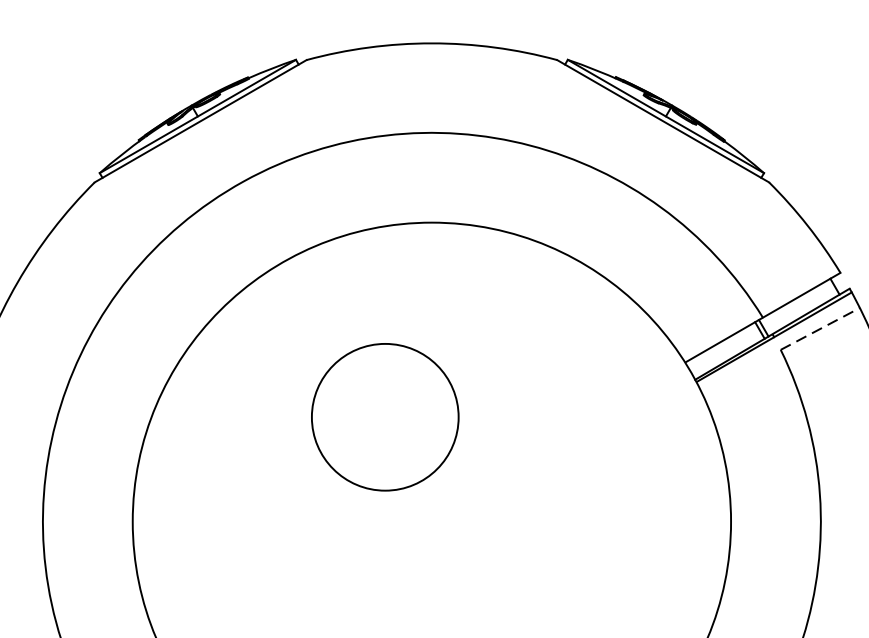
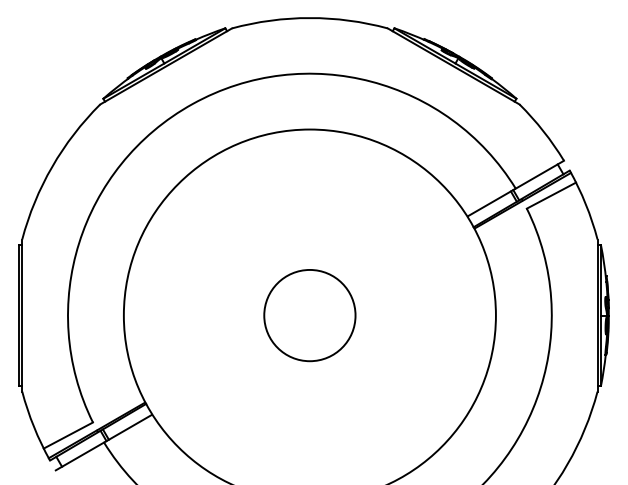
line: (820, 328) -> (551, 195), dashed -> solid
circle: (384, 417) -> (309, 315), moved

